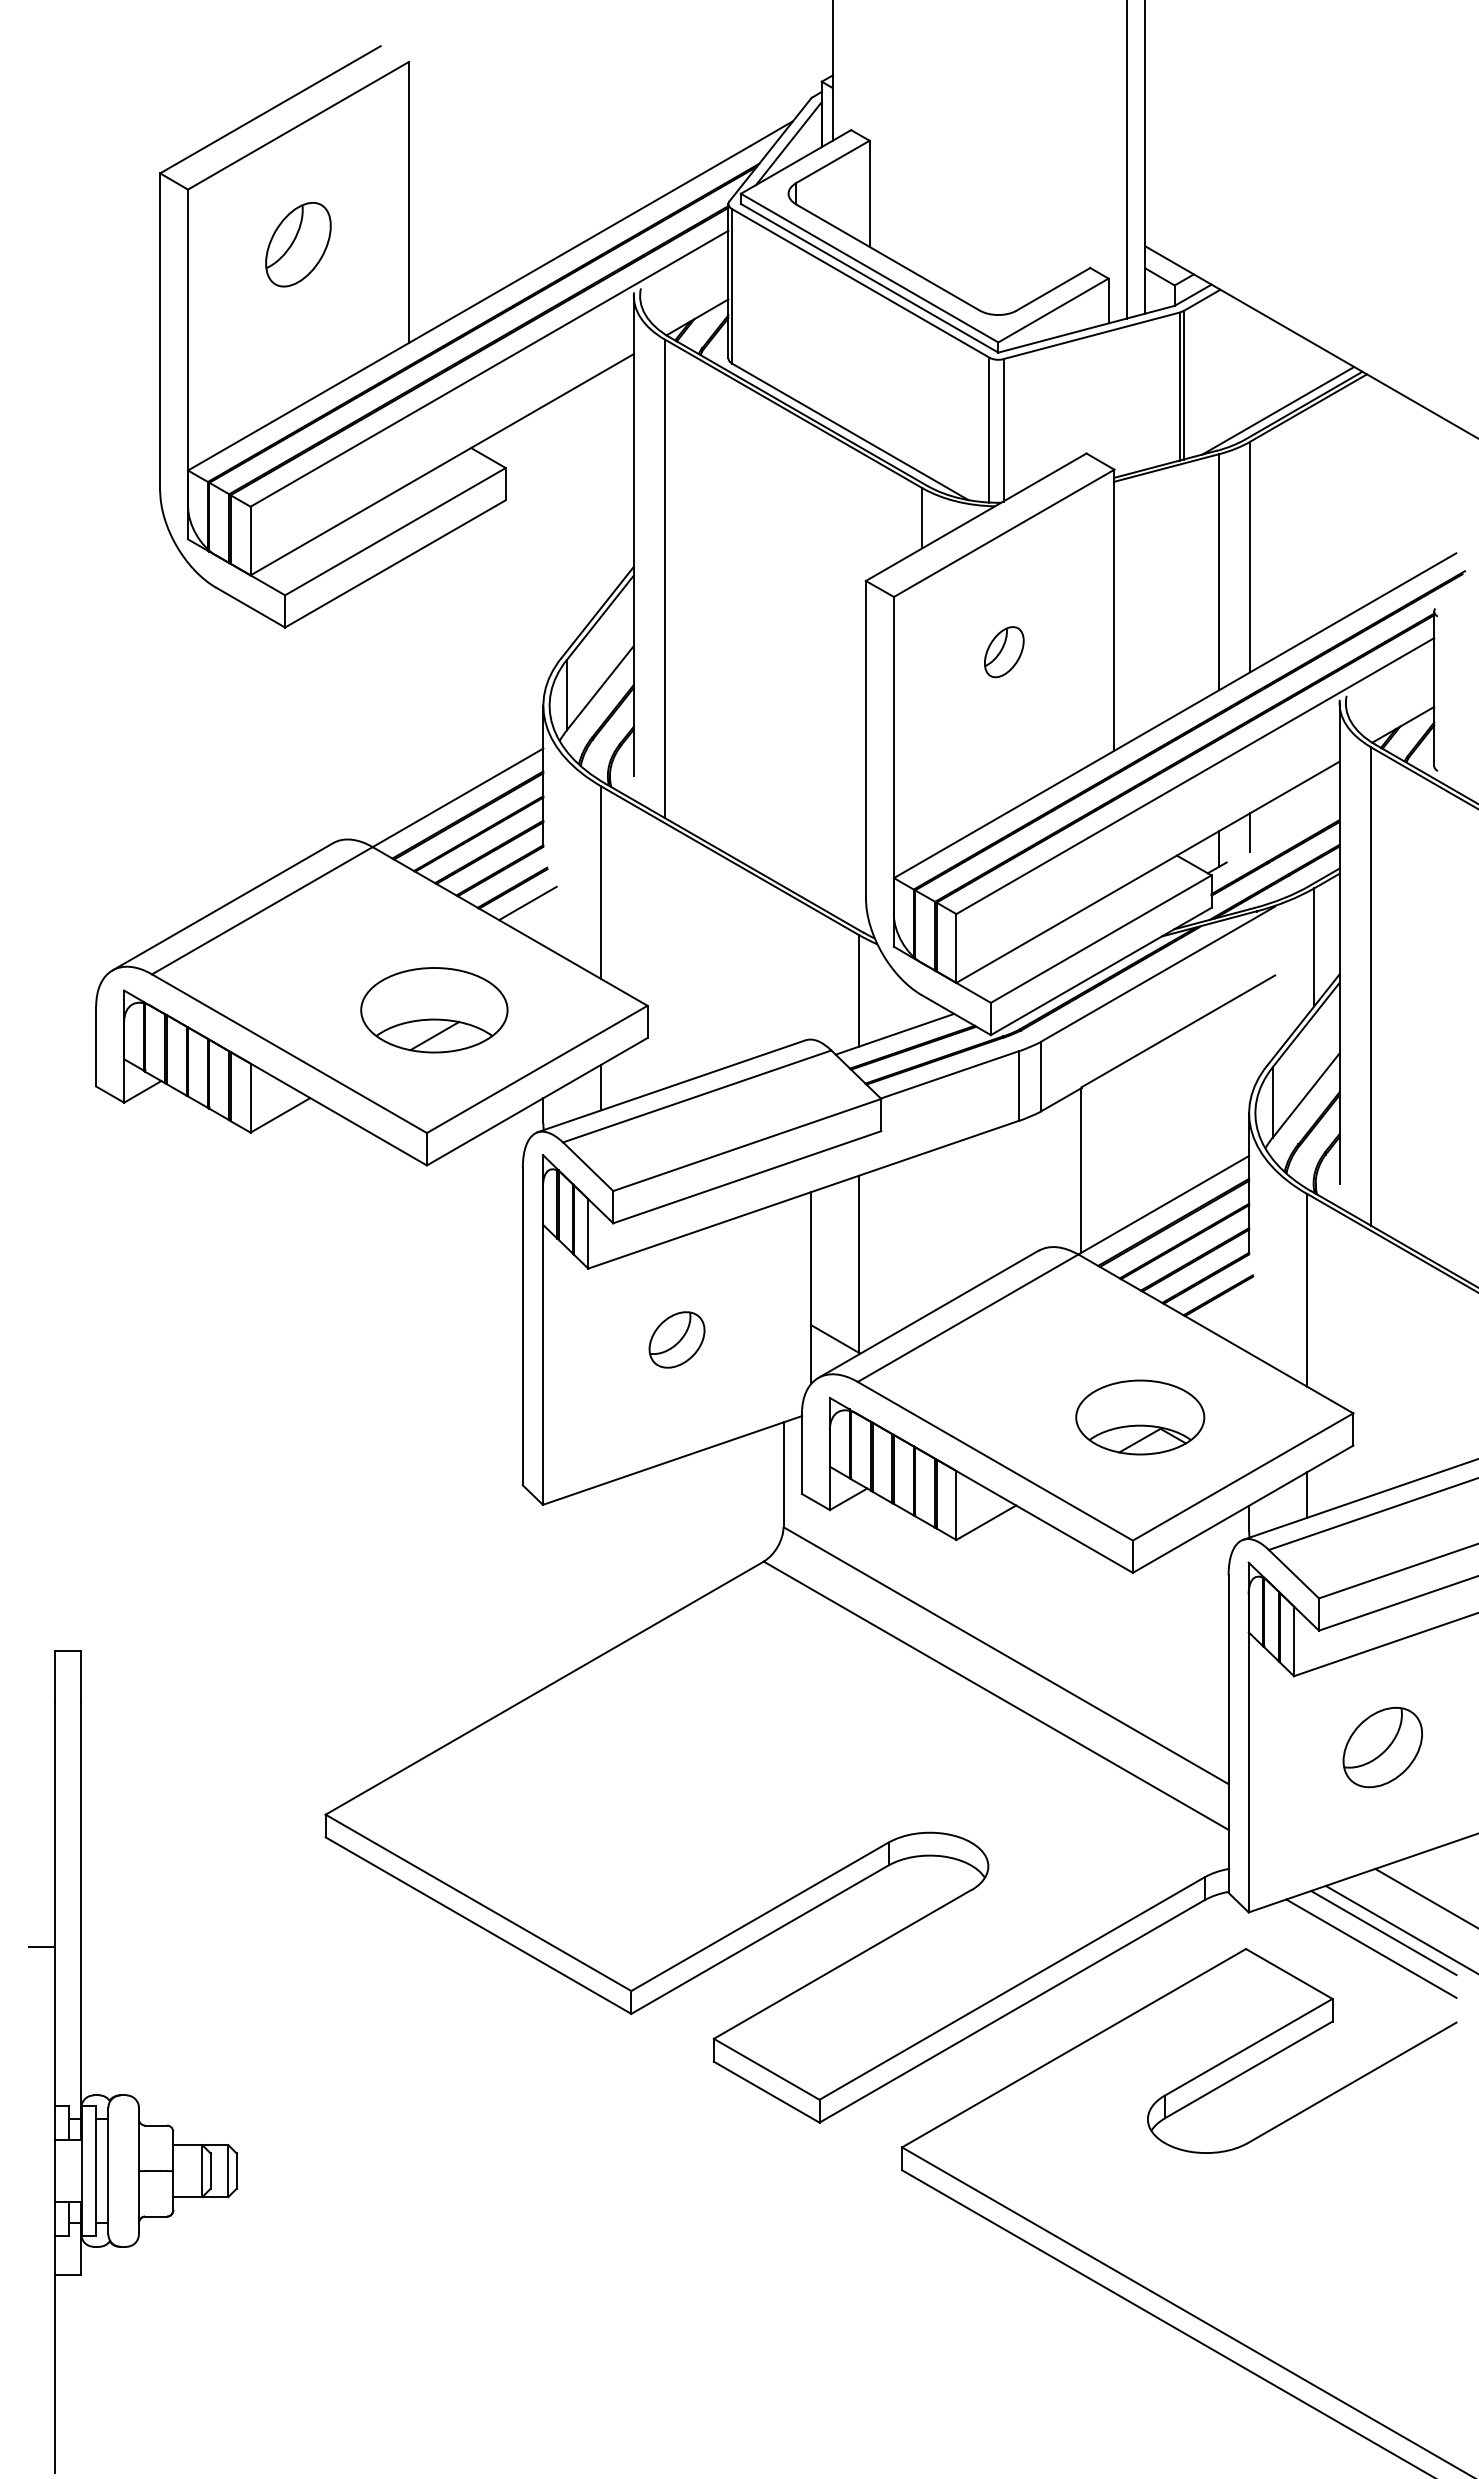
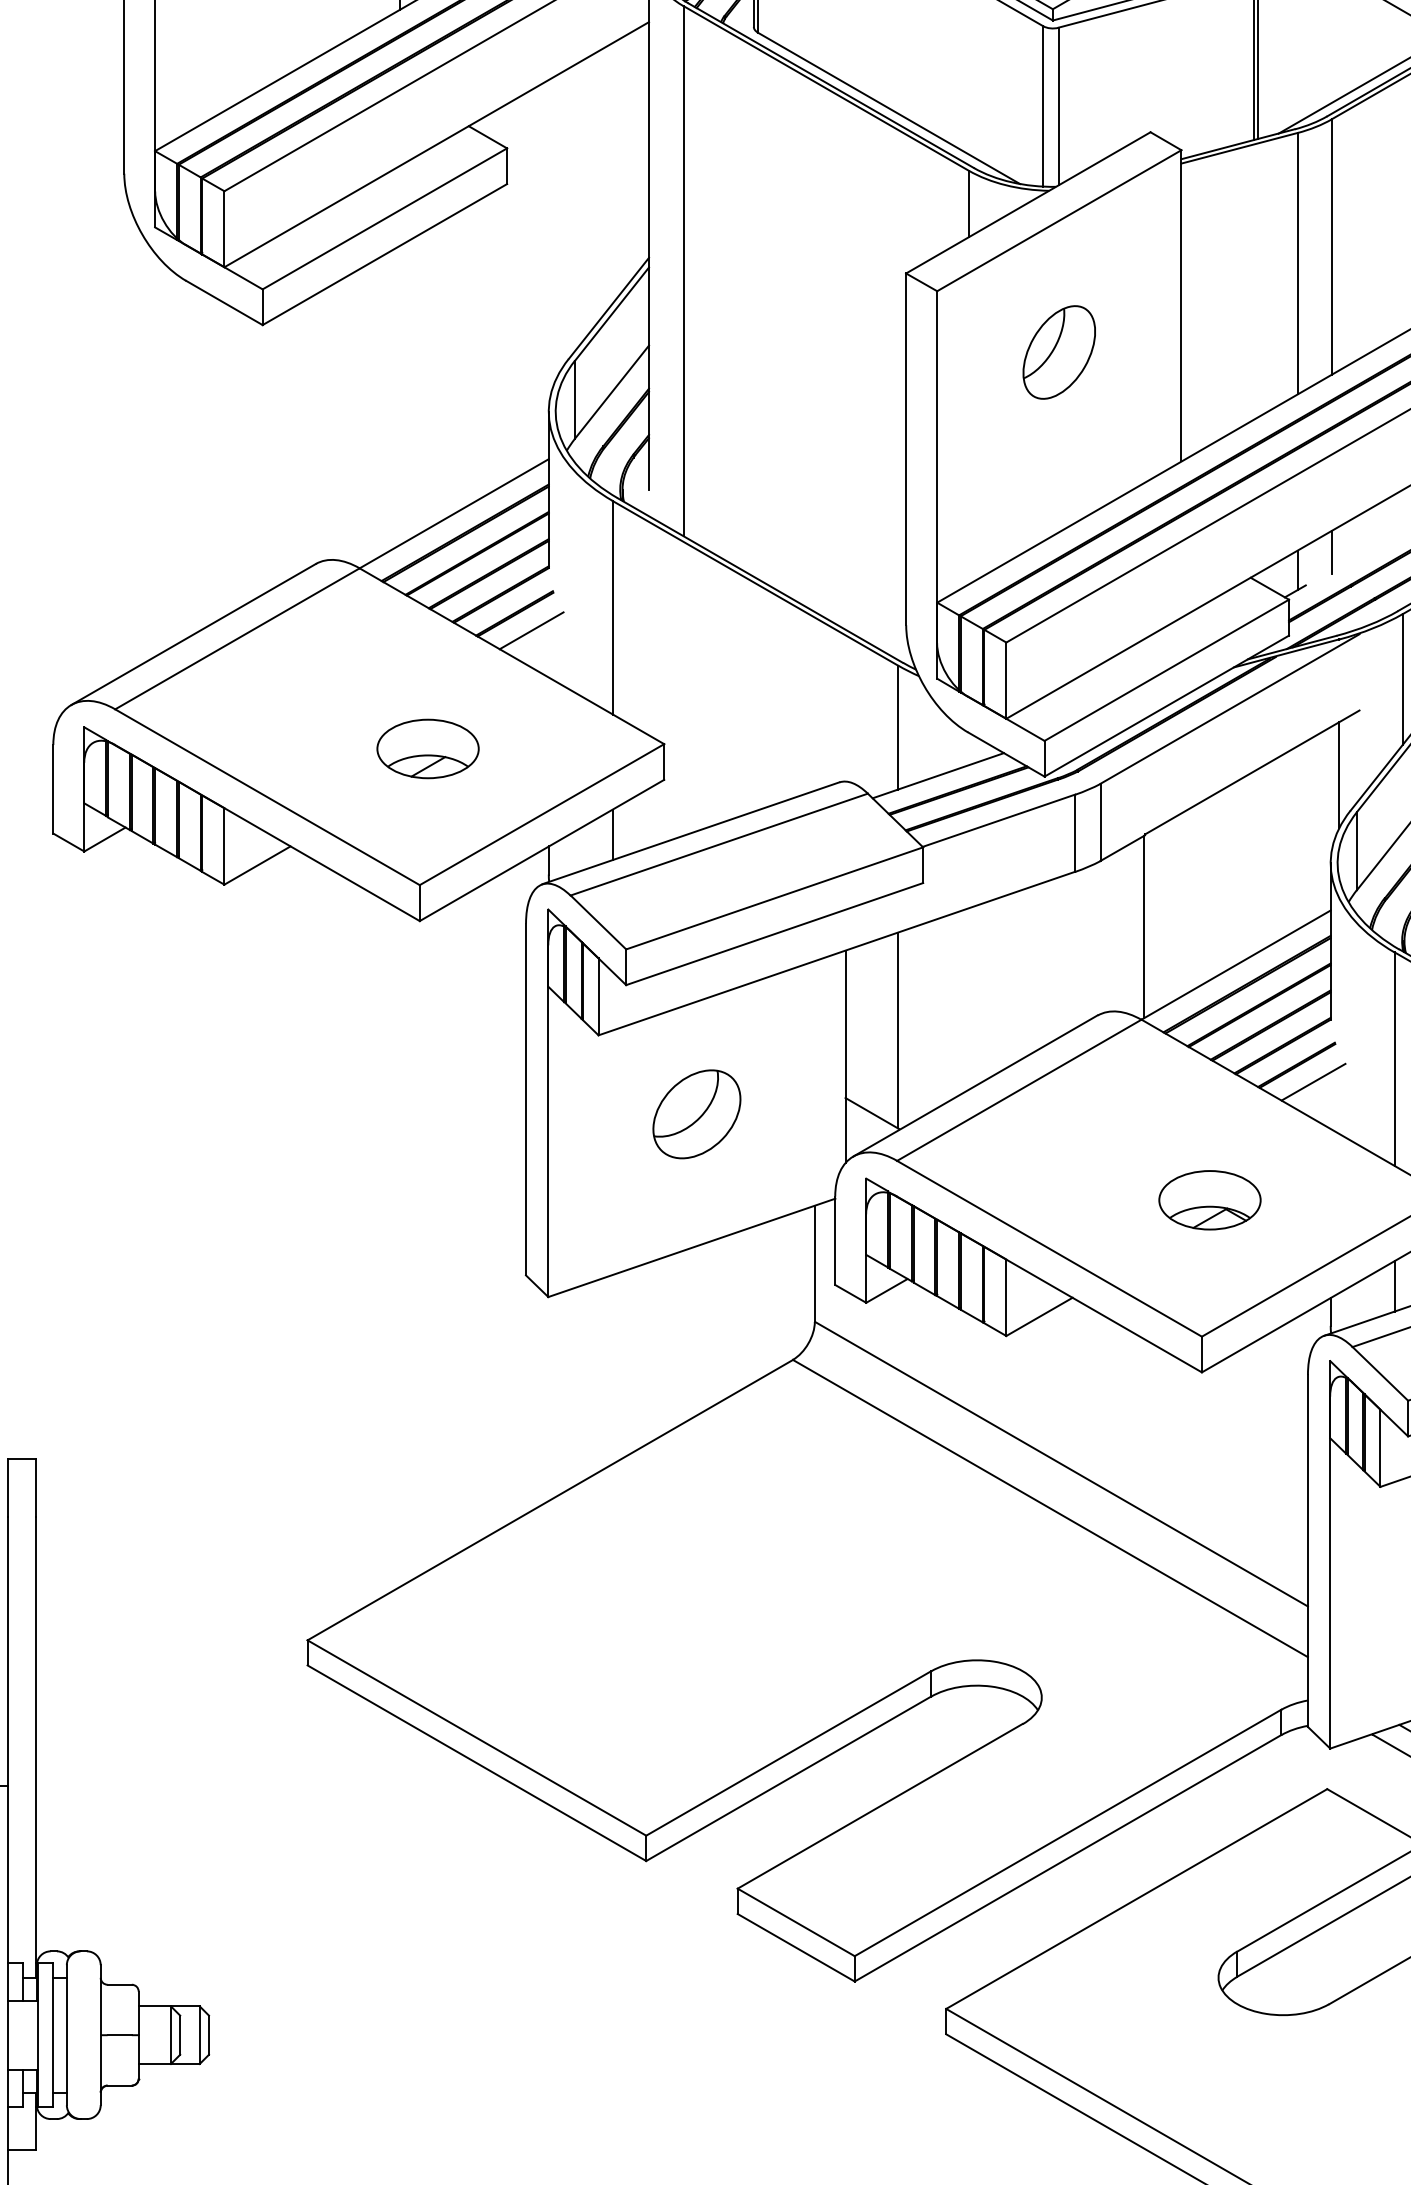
part: (1004, 651) -> (1059, 351), size x1.67
part: (434, 1009) -> (428, 748), size x0.62
line: (1257, 1033) -> (1339, 774), added
line: (1233, 1310) -> (1313, 1081), added
part: (676, 1339) -> (696, 1113), size x1.43
part: (1139, 1417) -> (1209, 1200), size x0.71

